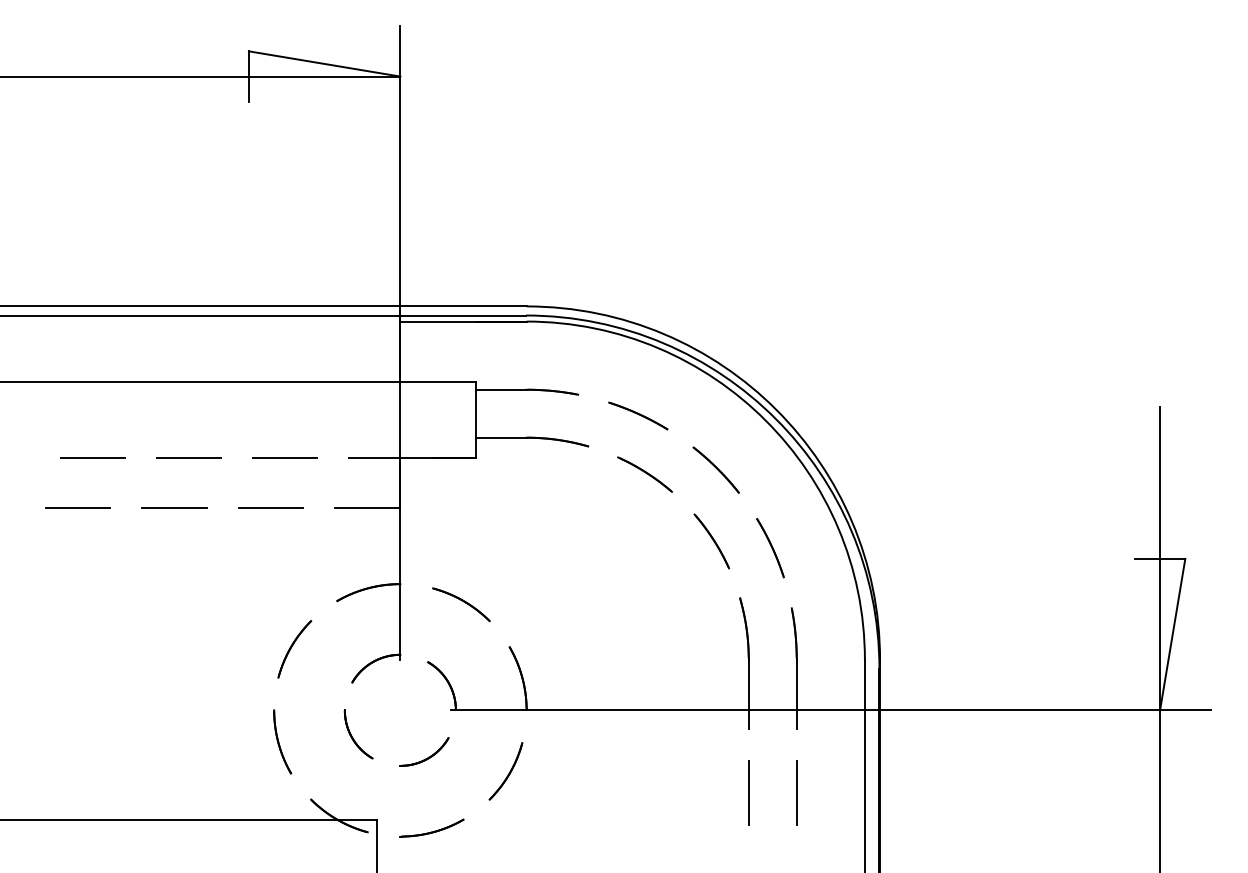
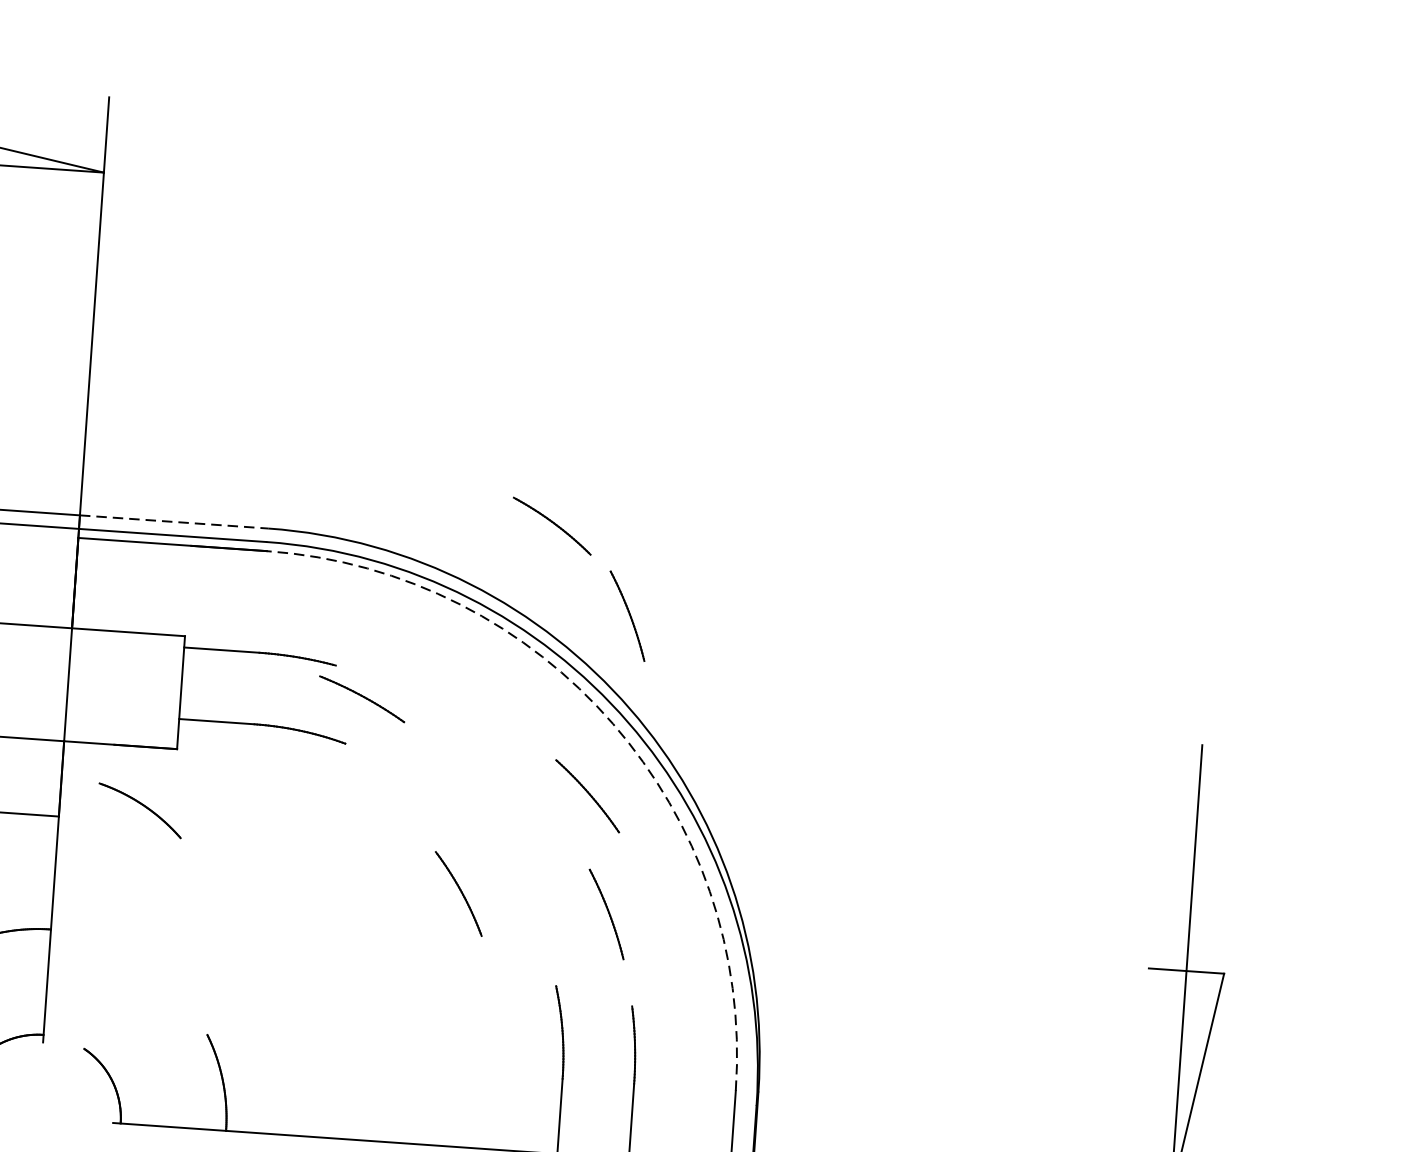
line: (464, 306) -> (175, 522), solid -> dashed
part: (770, 348) -> (627, 616), added
part: (638, 415) -> (362, 698), moved
arc: (765, 420) -> (612, 723), solid -> dashed
line: (715, 468) -> (586, 793), moved
part: (644, 474) -> (551, 525), moved
part: (711, 541) -> (458, 894), moved
part: (461, 604) -> (140, 810), moved

